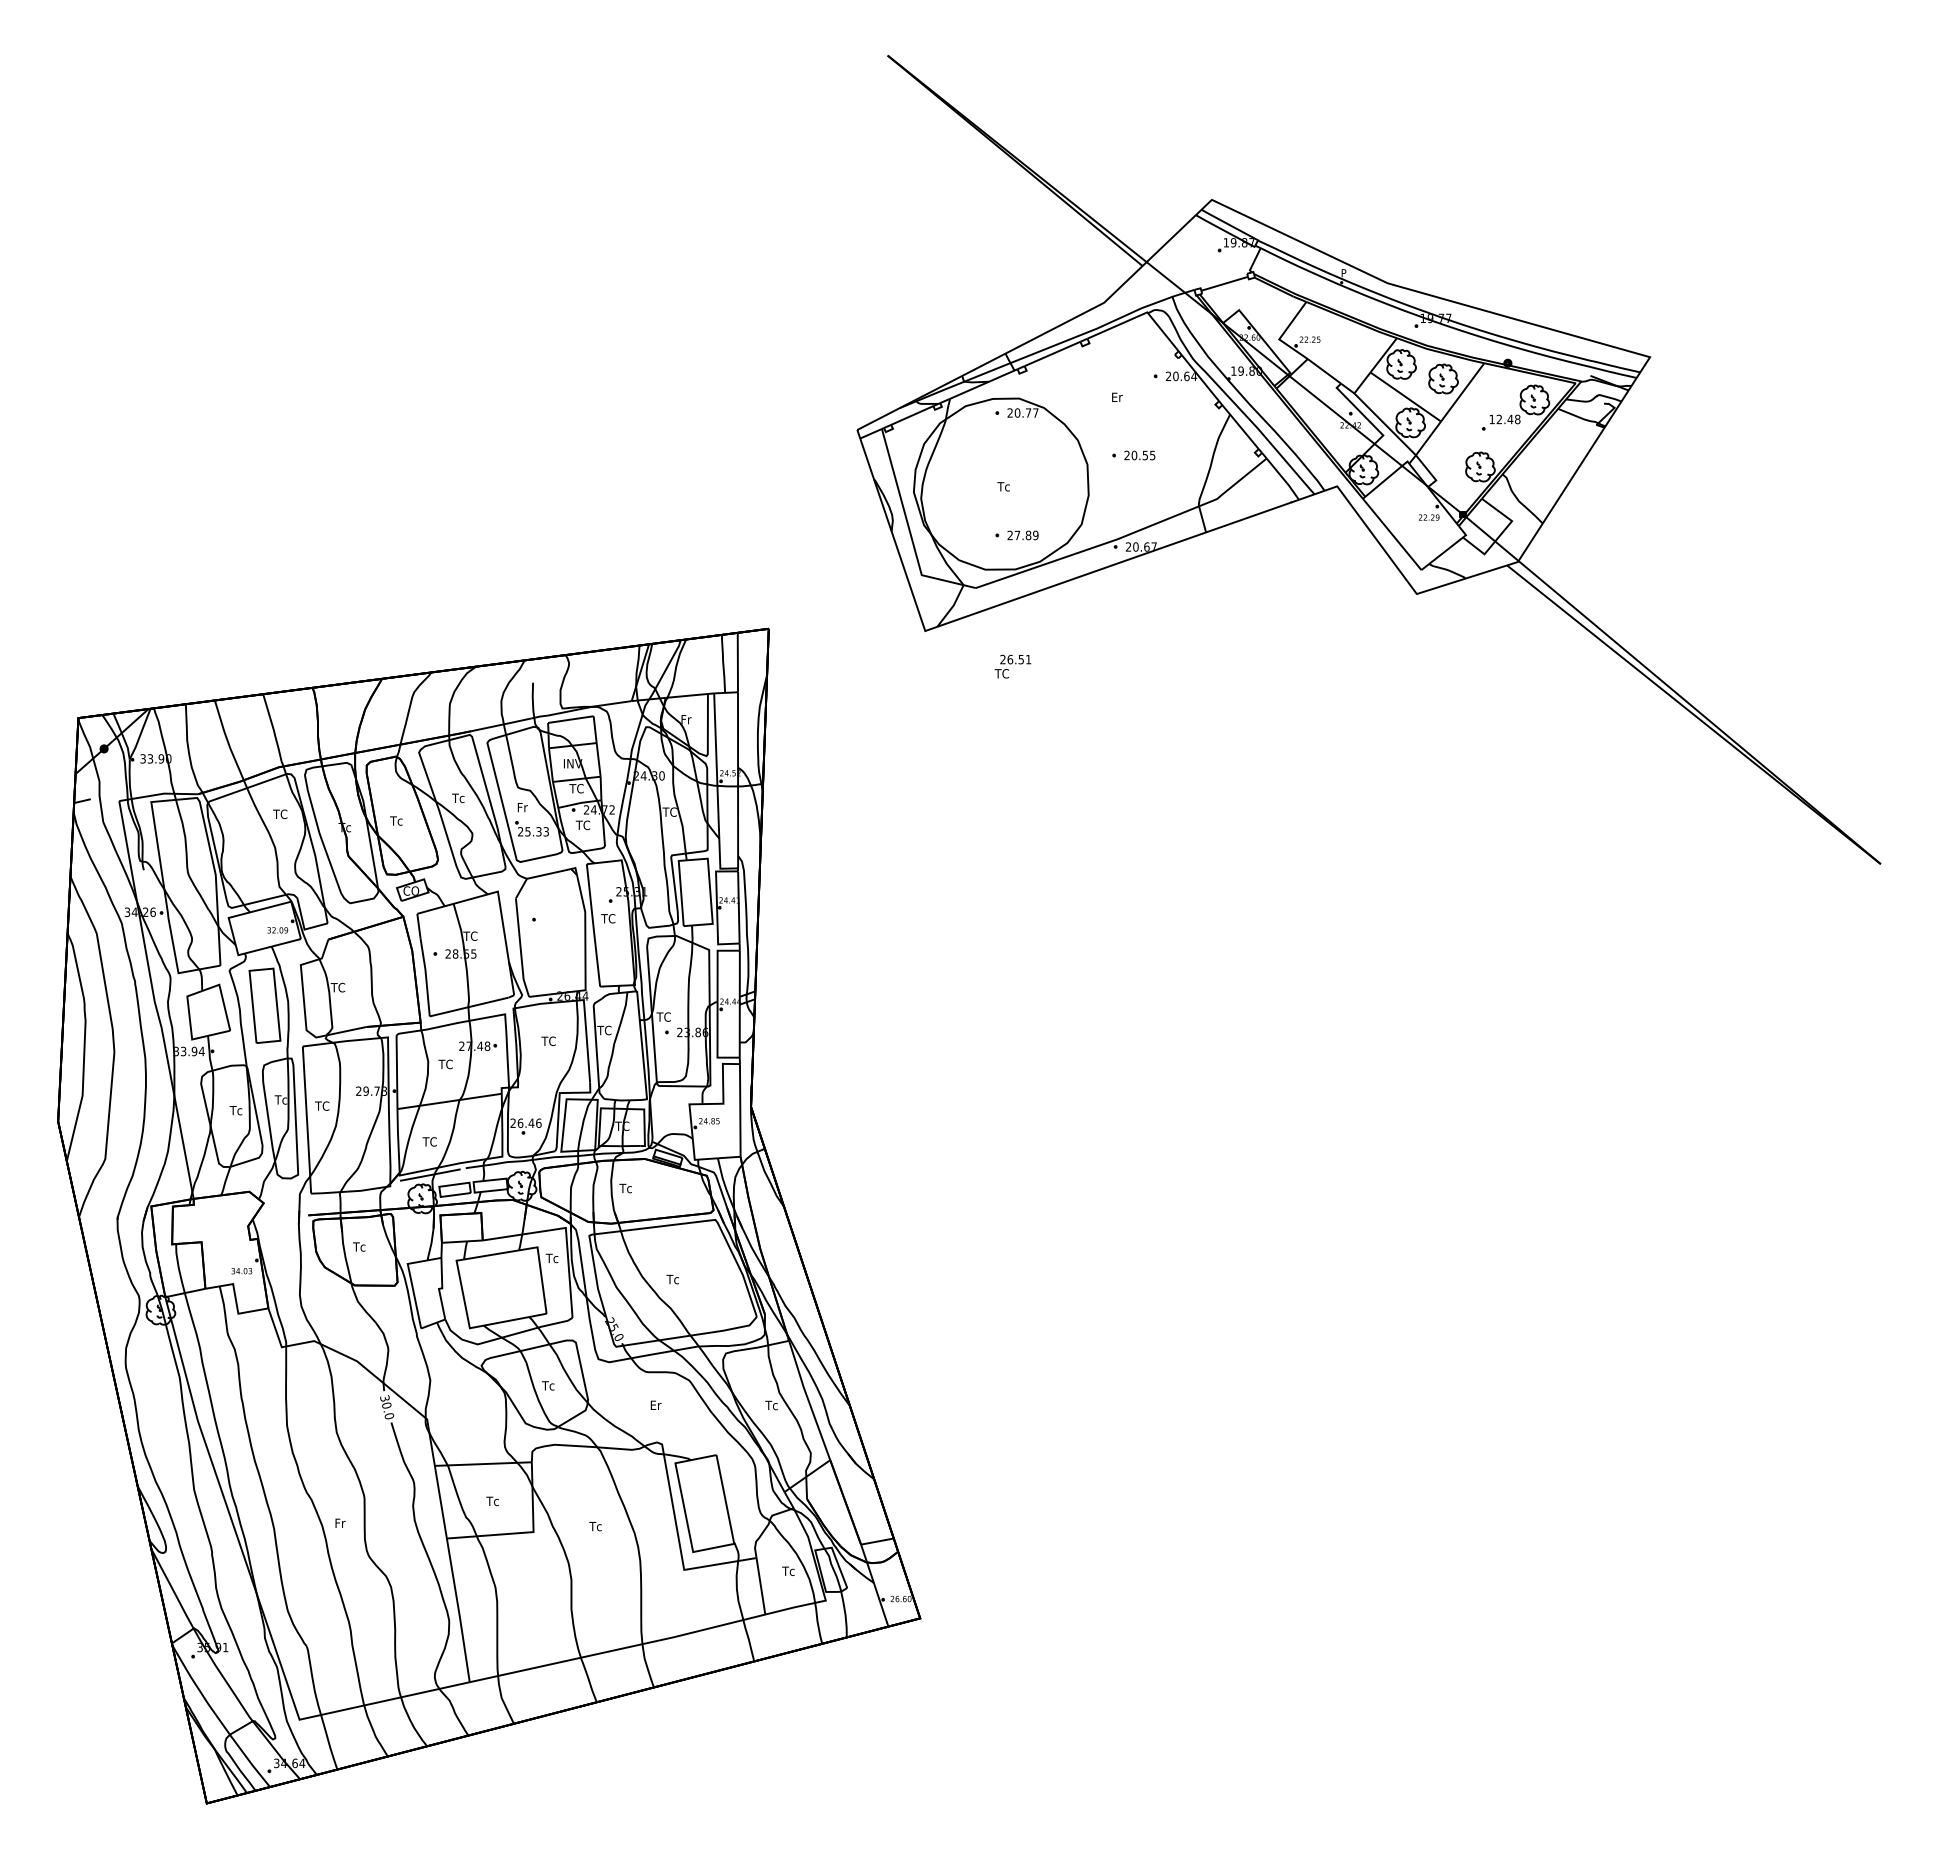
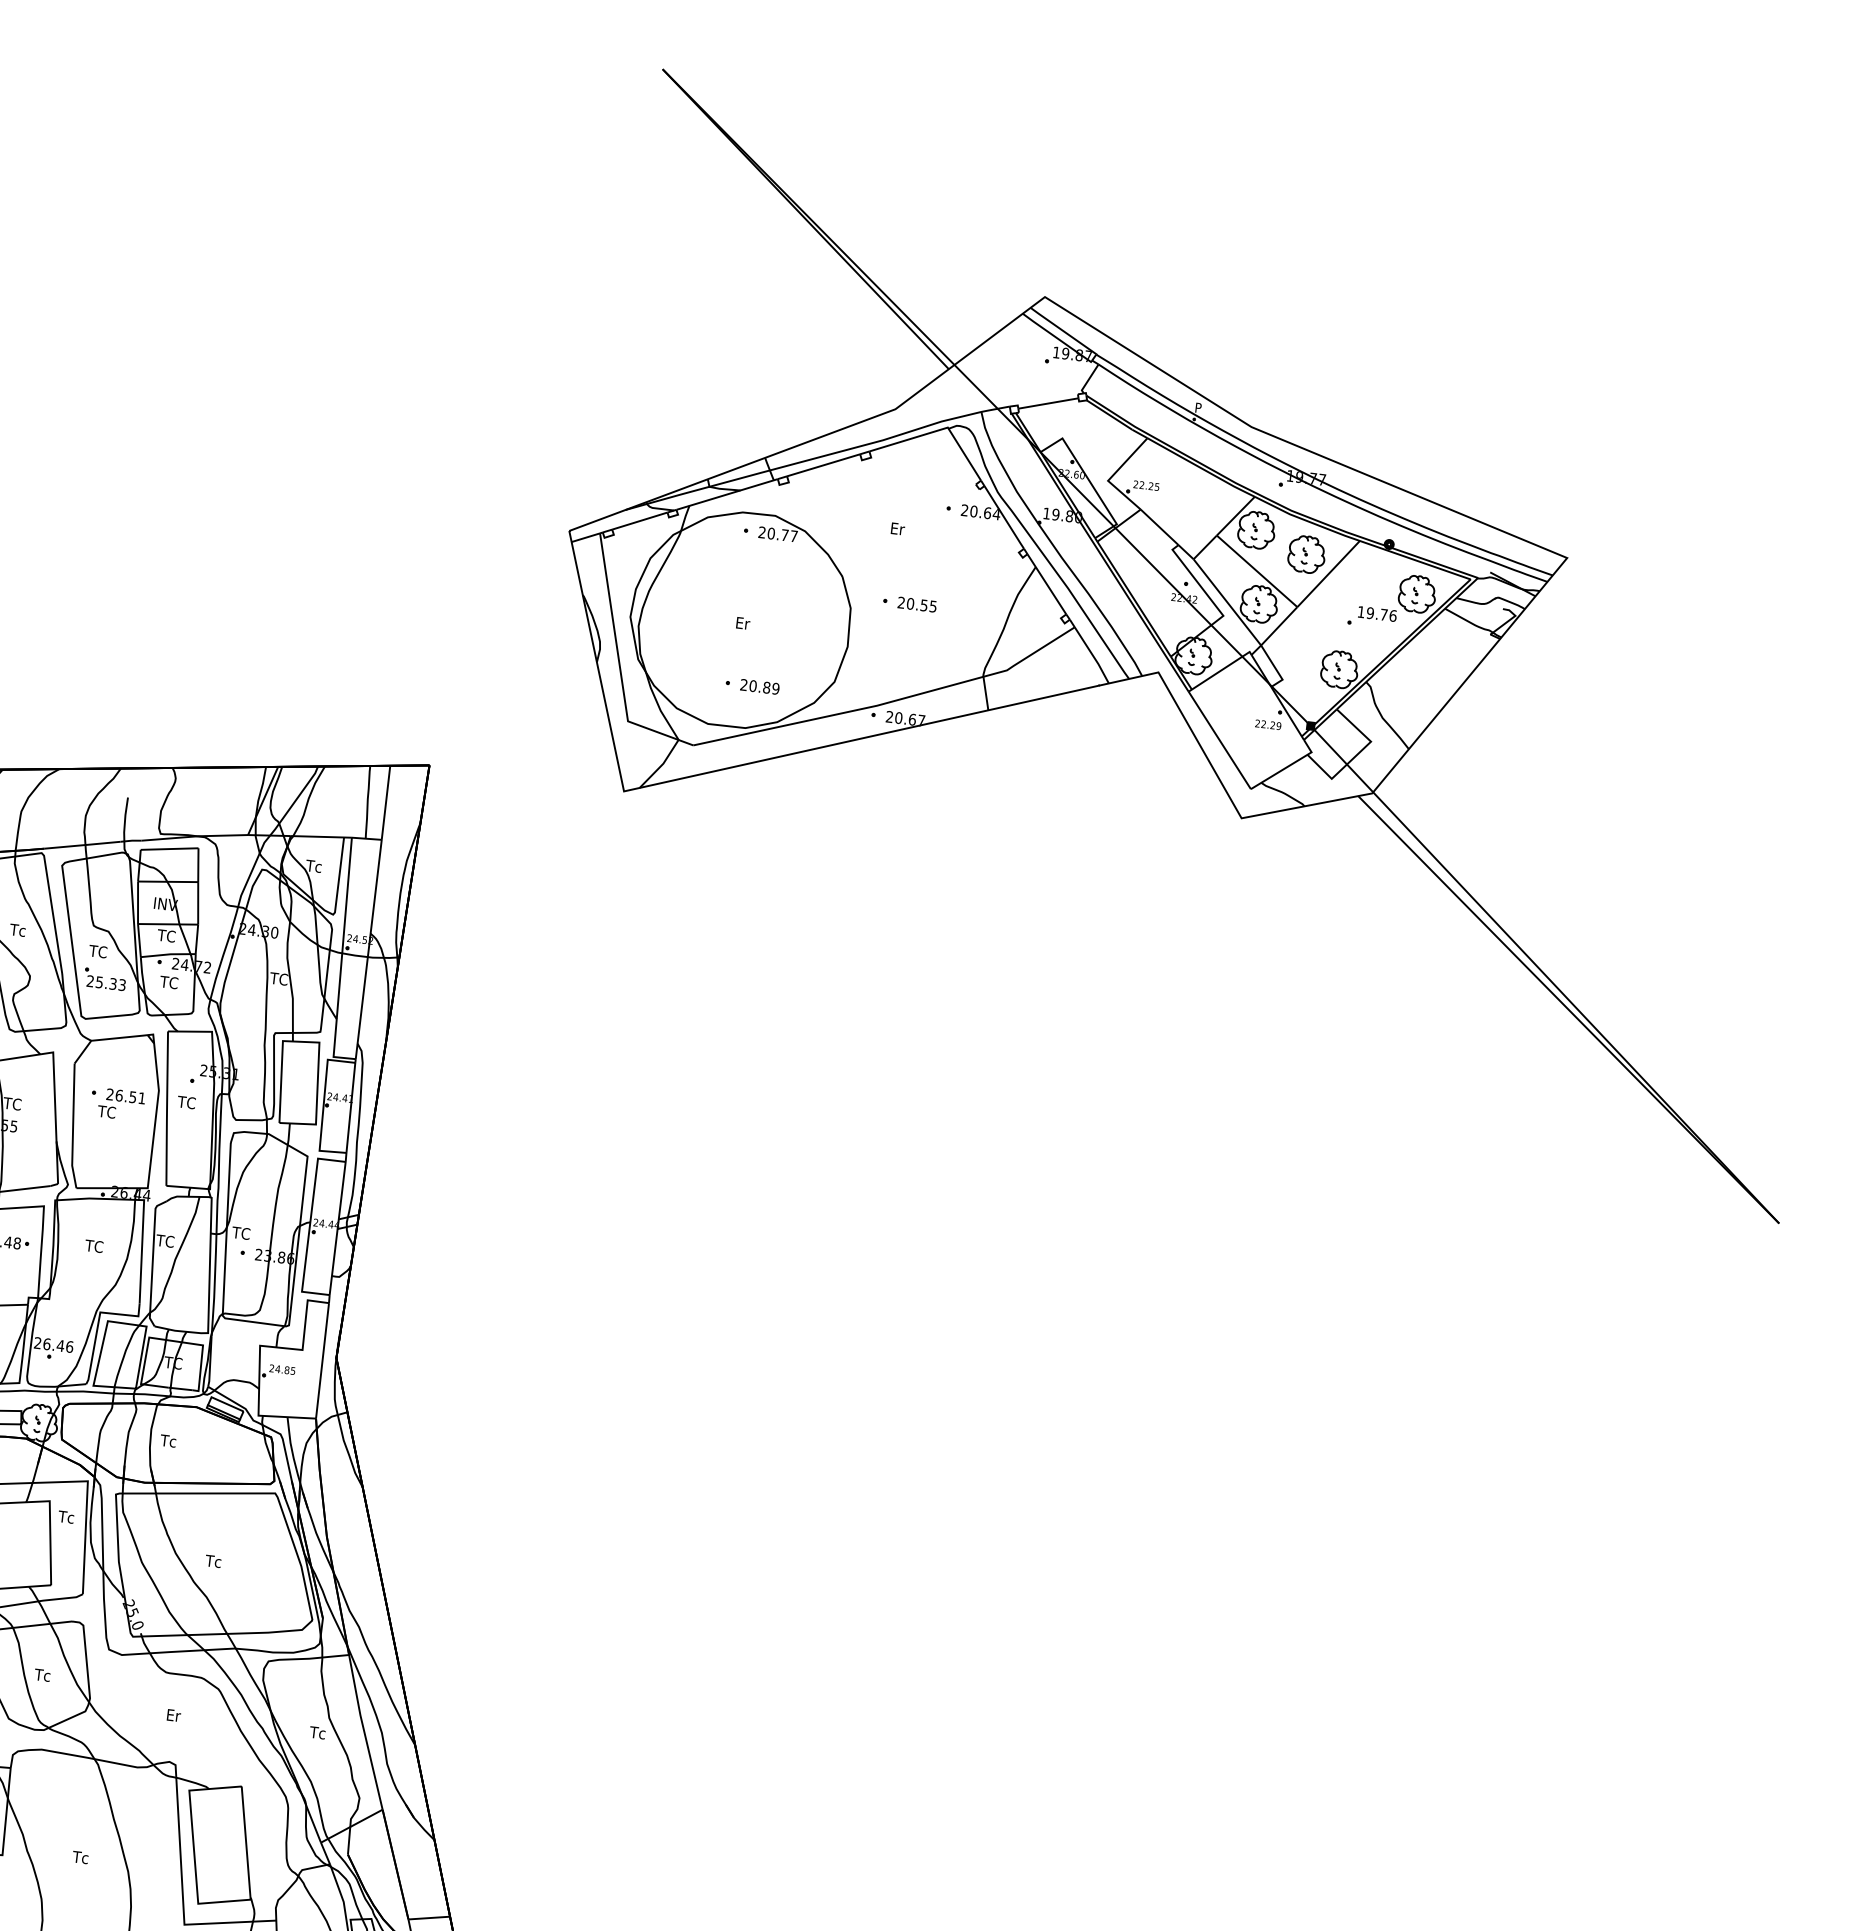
text: (1508, 419) -> (1381, 614), 12.48 -> 19.76
text: (1003, 486) -> (742, 623), Tc -> Er
text: (1017, 535) -> (753, 686), 27.89 -> 20.89
text: (1012, 666) -> (120, 1104), moved
text: (686, 719) -> (313, 866), Fr -> Tc
text: (523, 807) -> (97, 951), Fr -> TC

